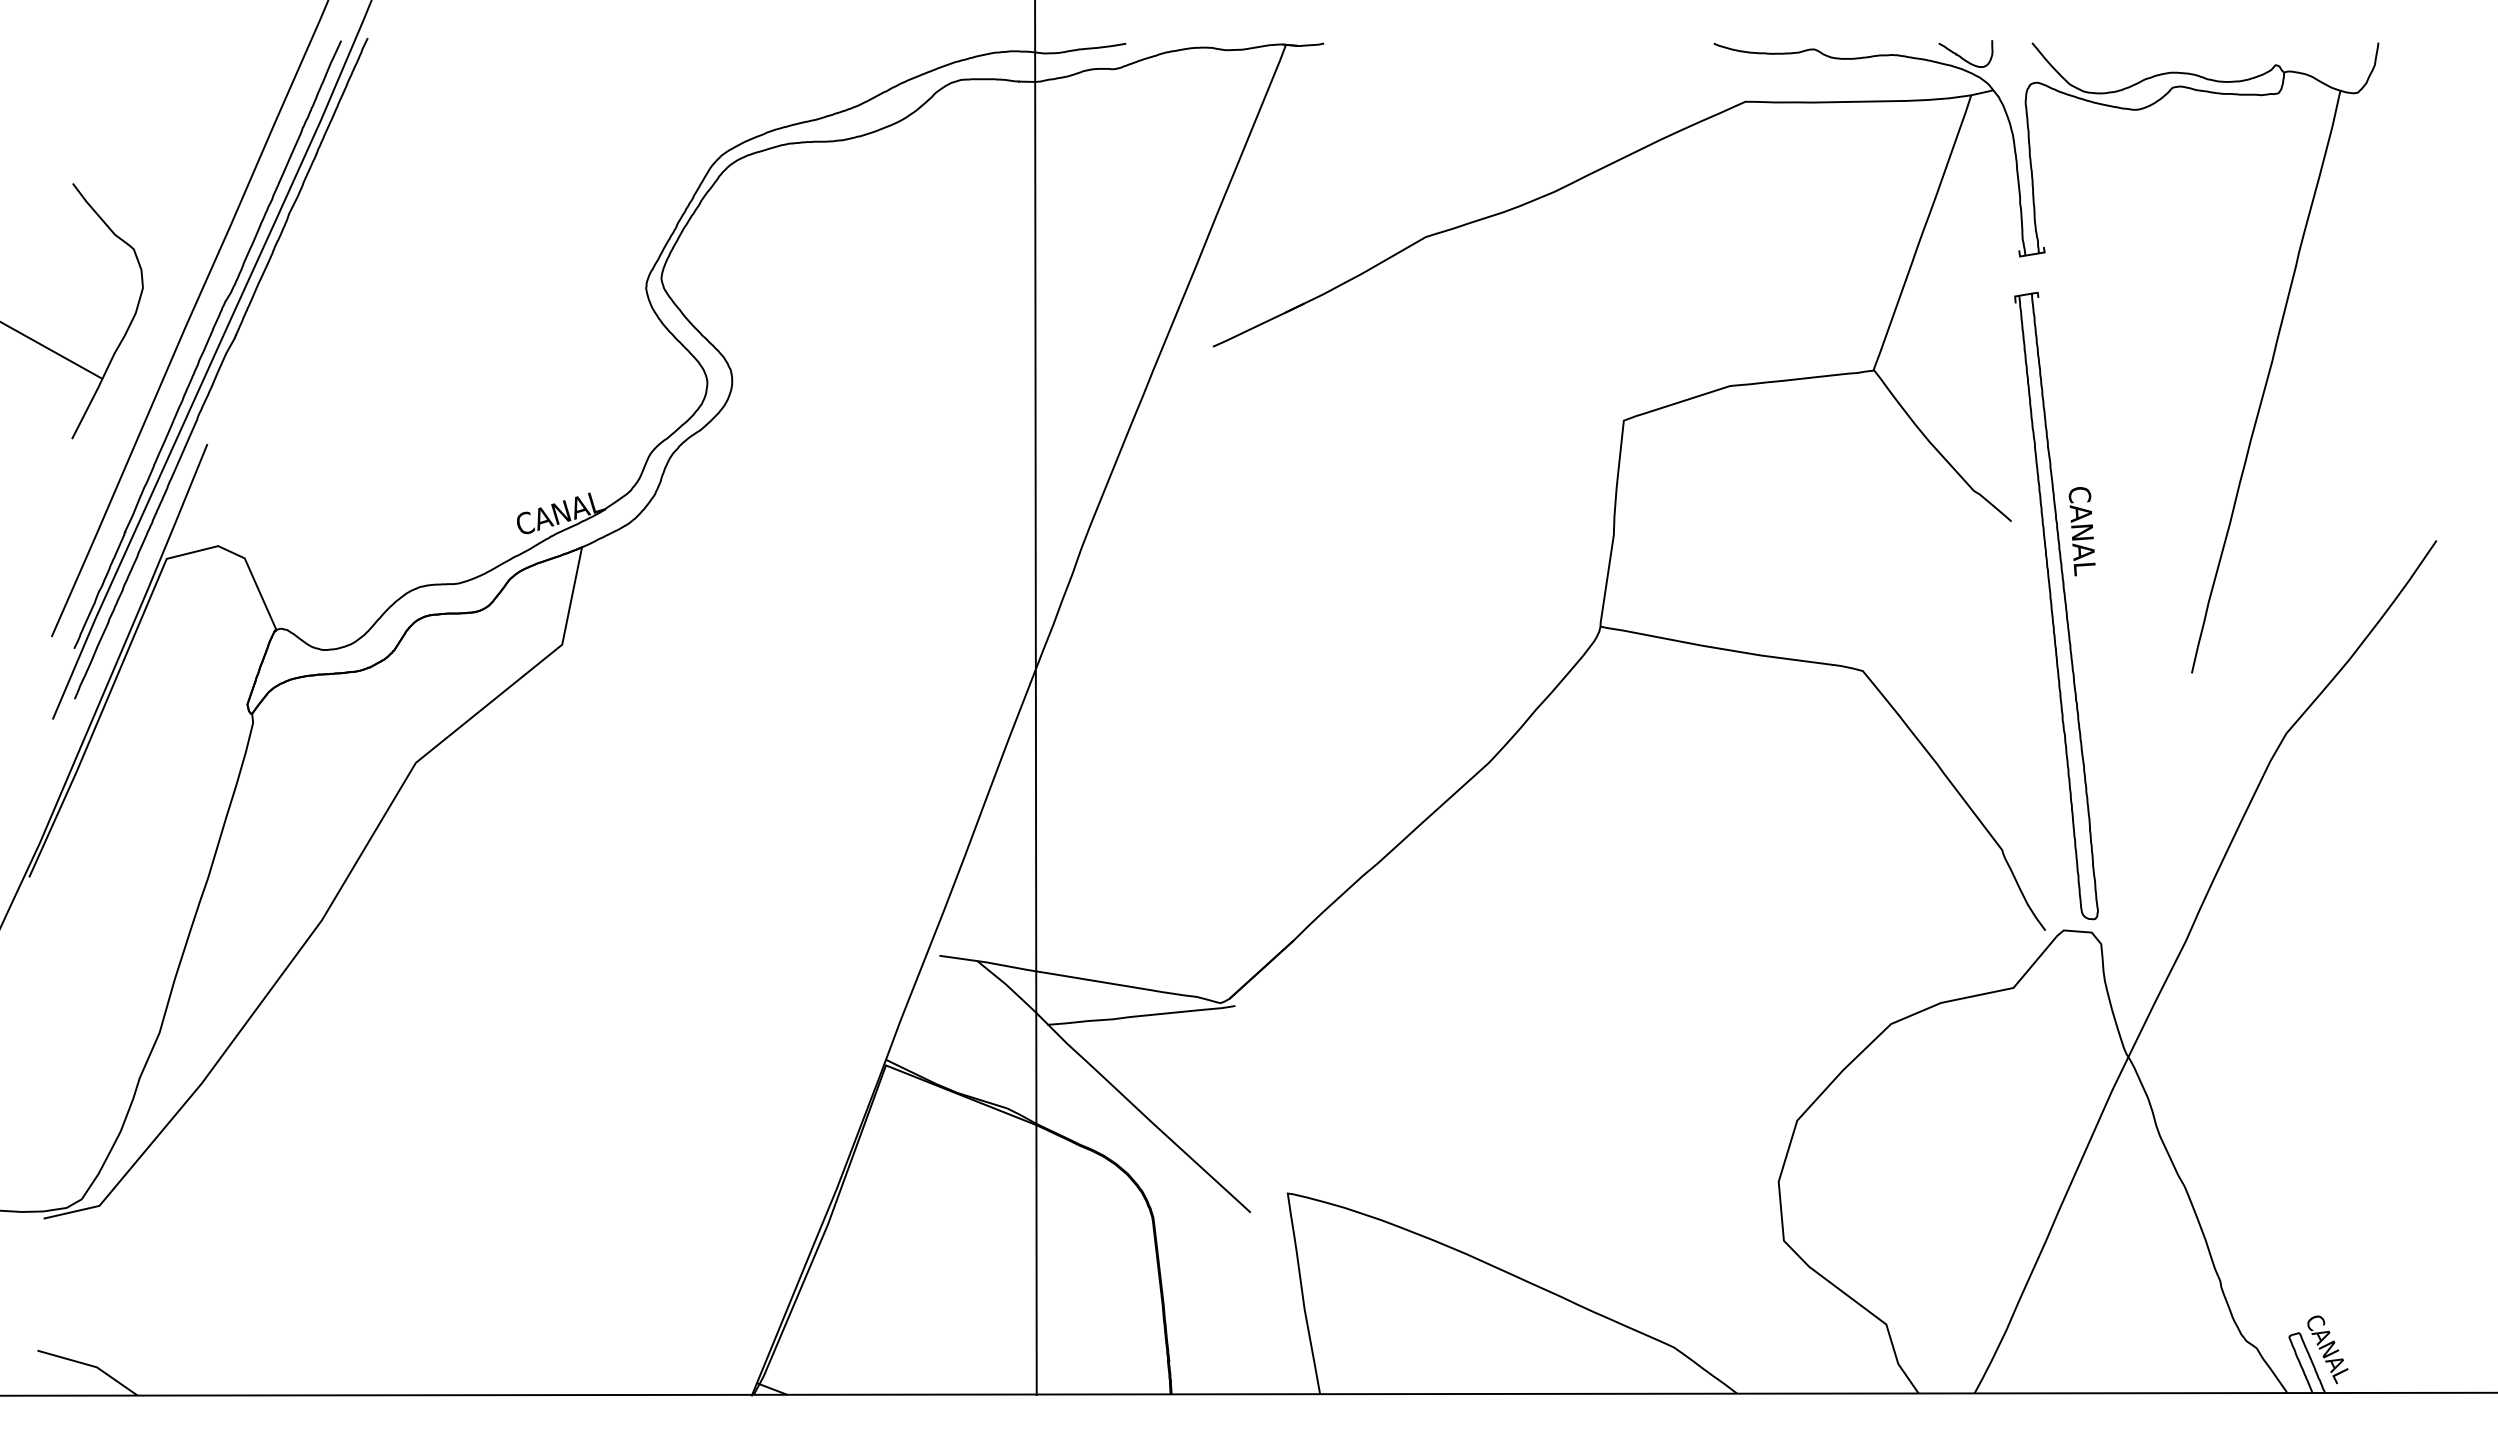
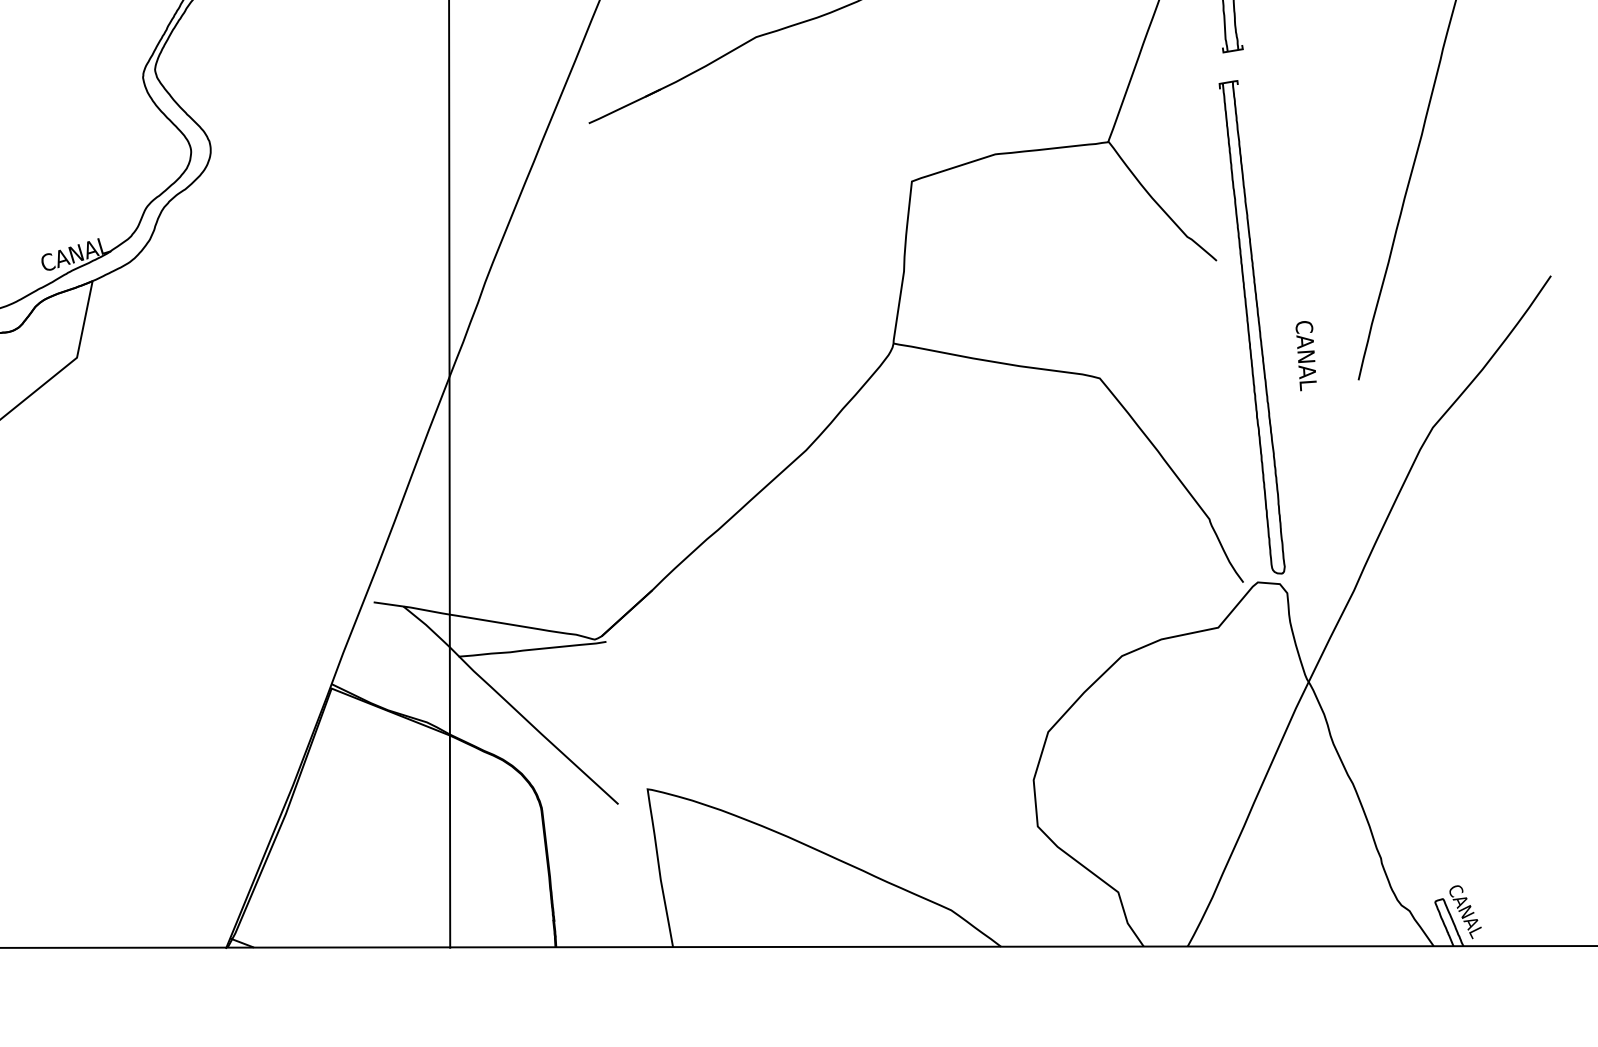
text: (2081, 531) -> (1305, 355), moved

